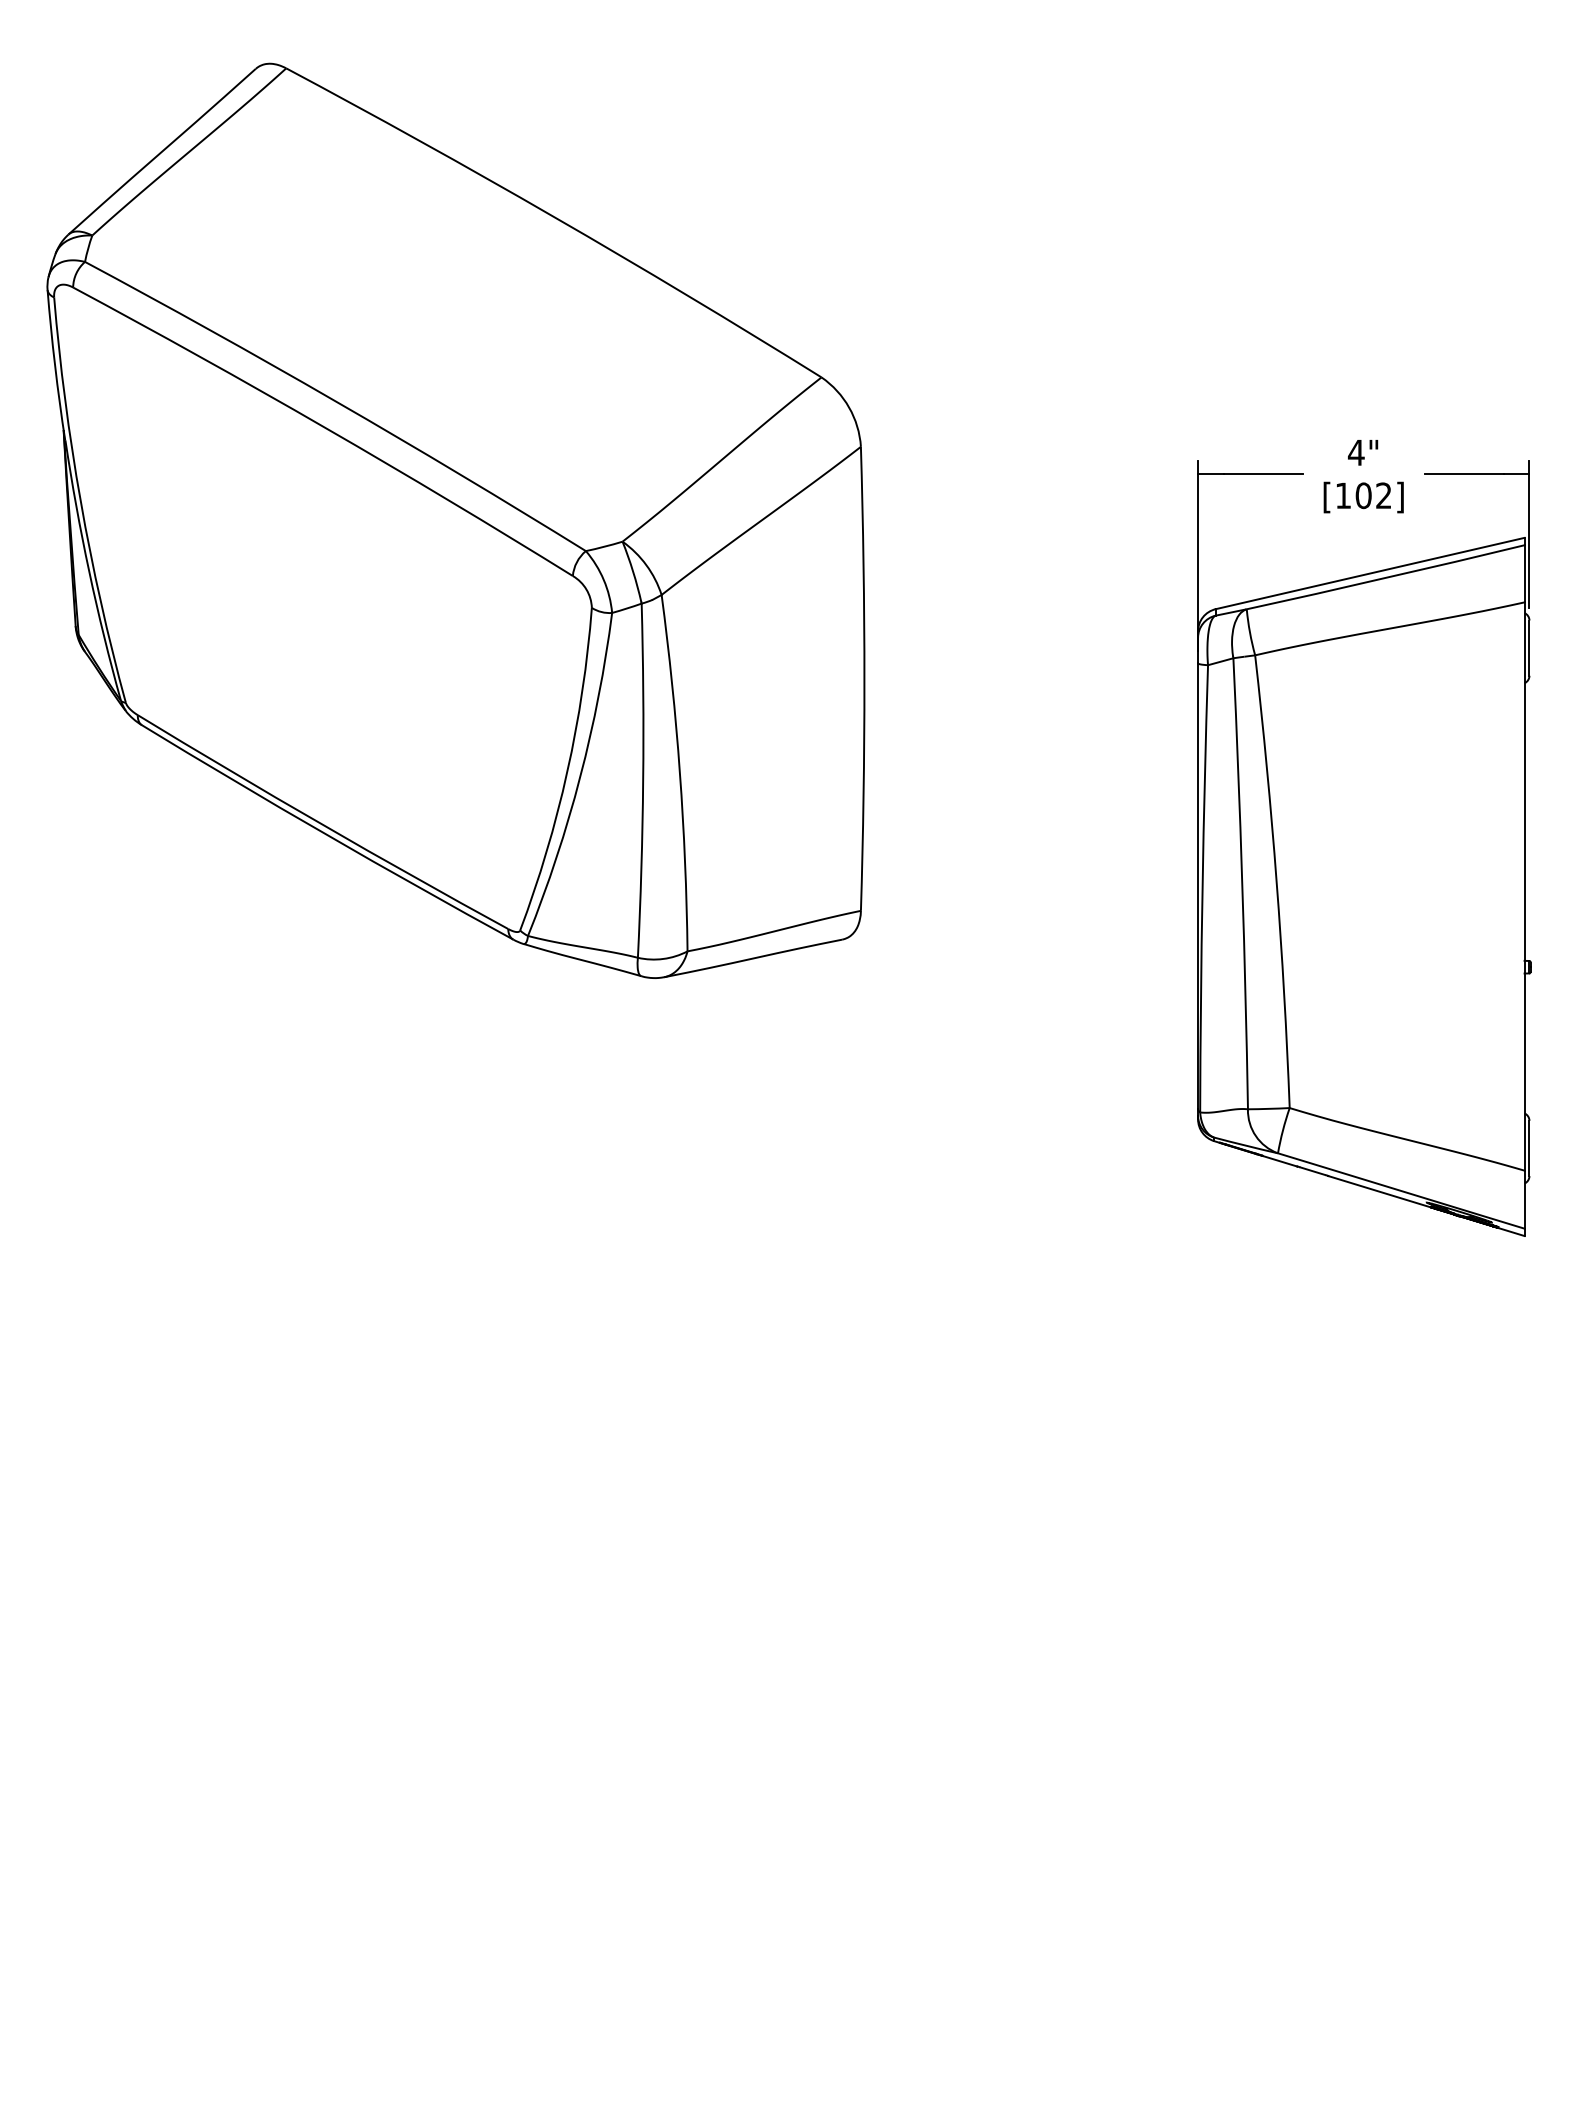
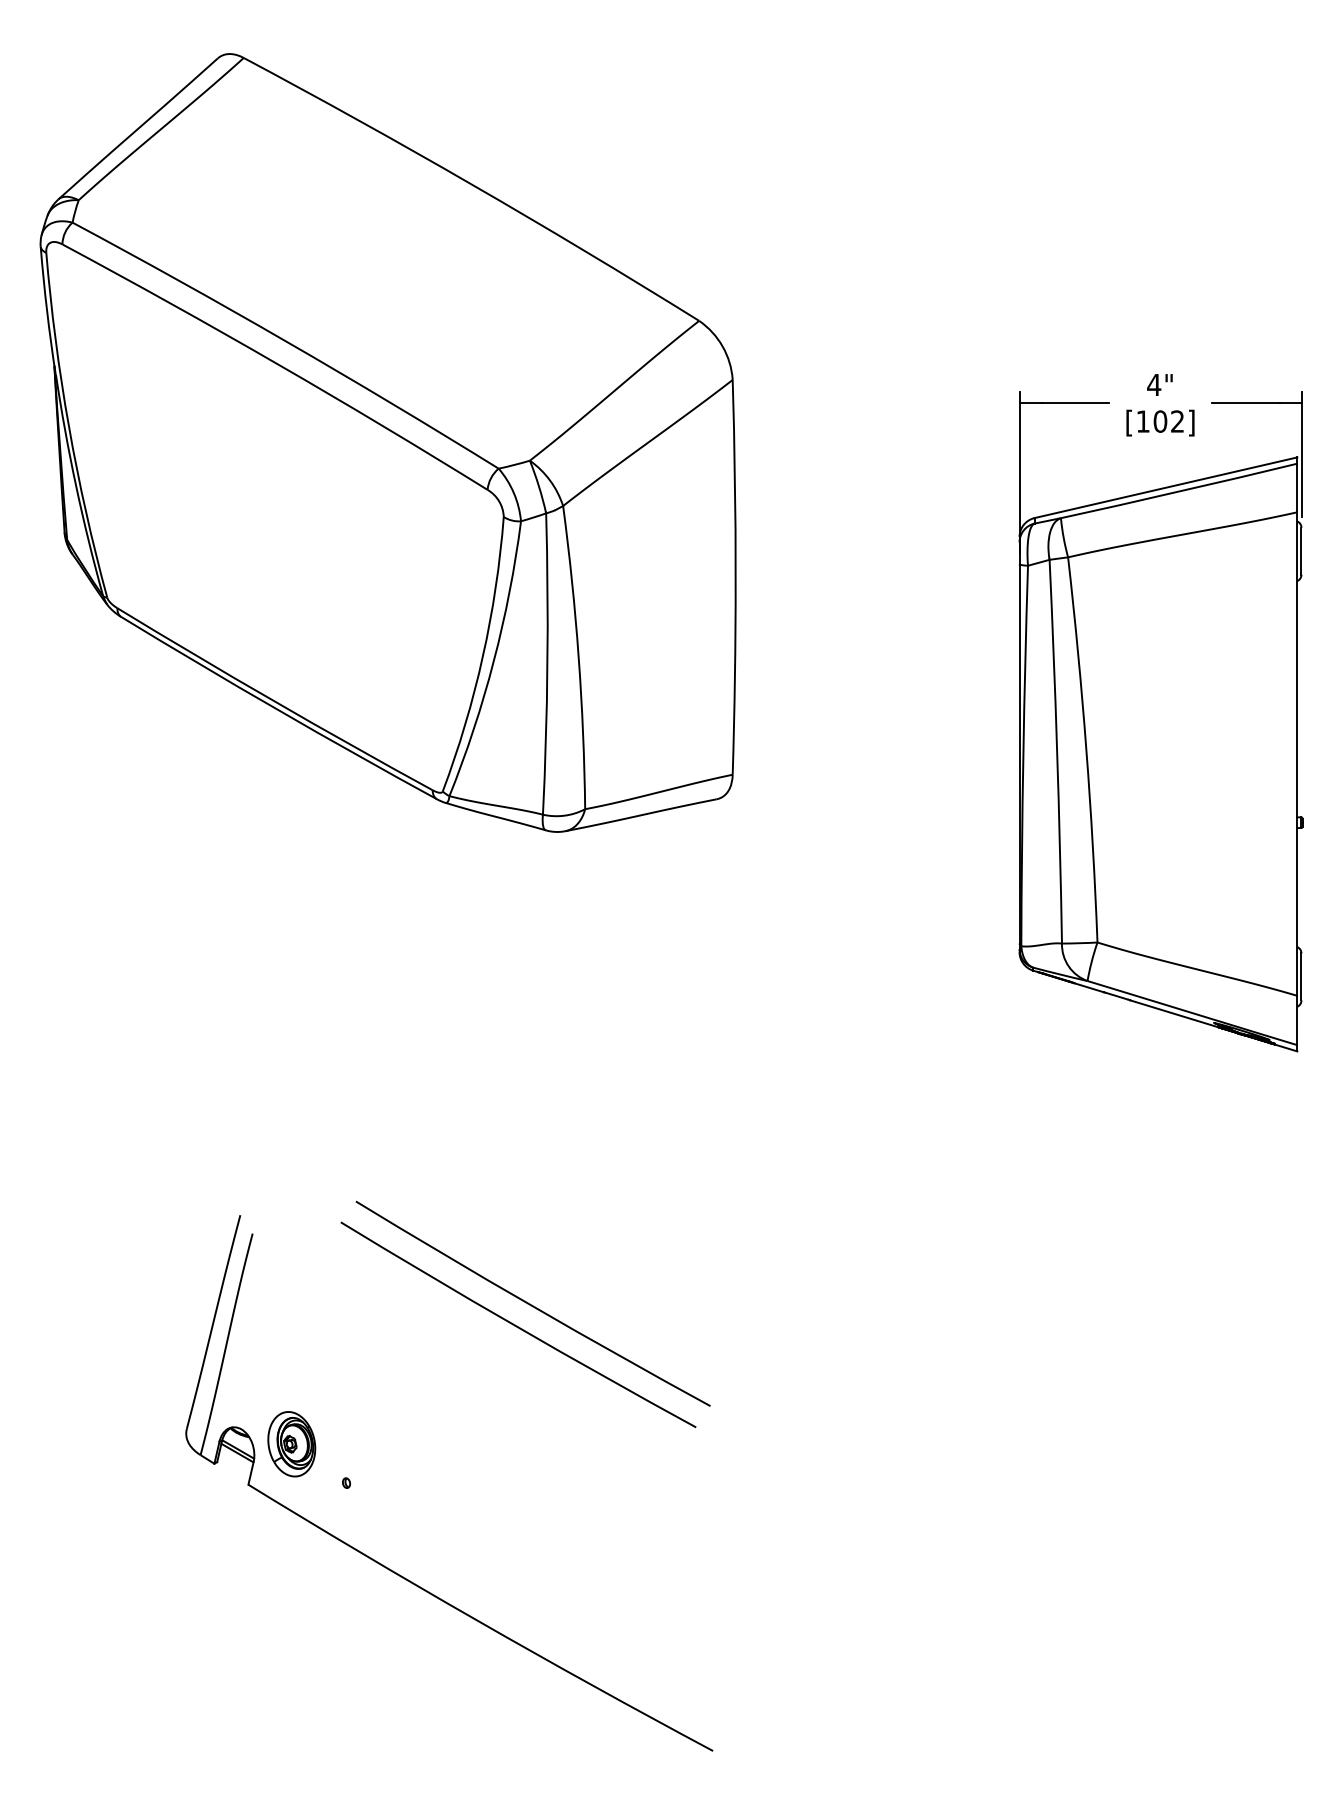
part: (412, 1743) -> (351, 1483), added

